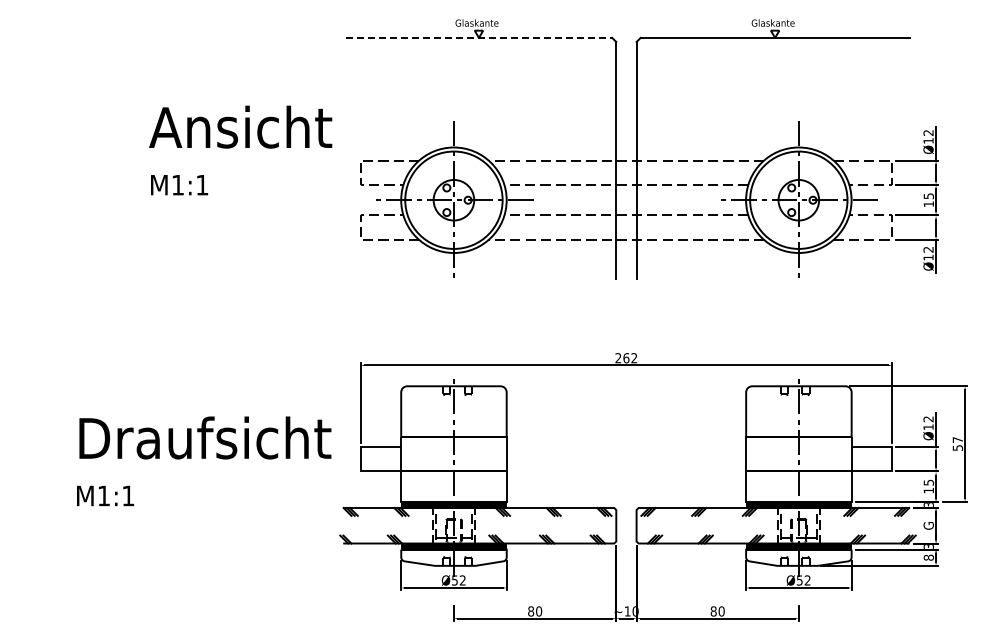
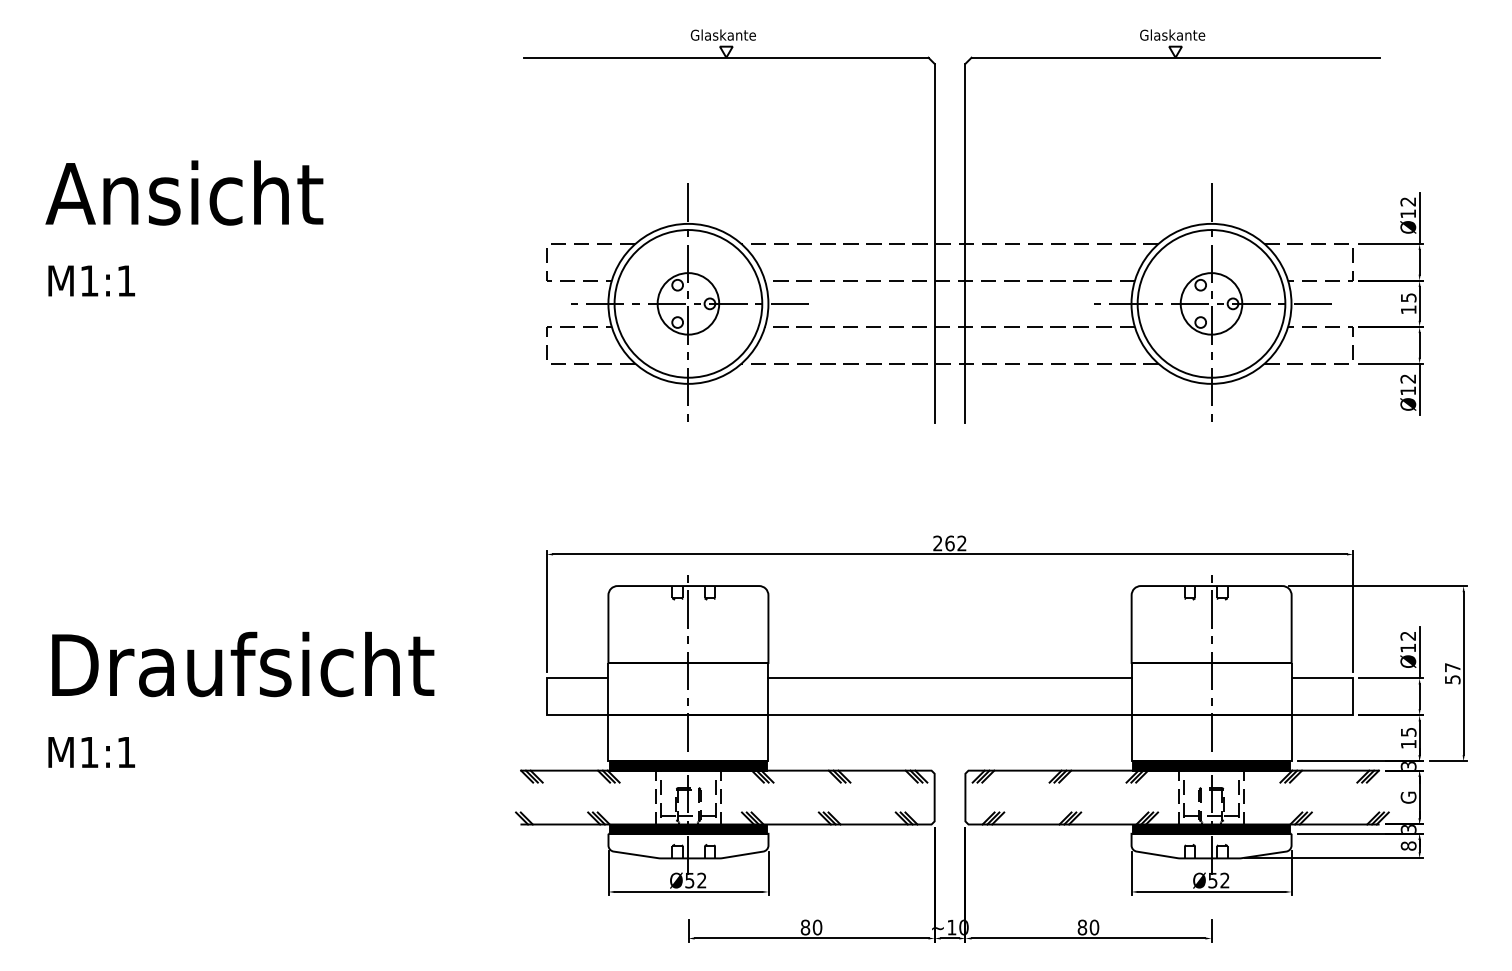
line: (479, 37) -> (727, 57), dashed -> solid
text: (240, 150) -> (184, 228), moved
line: (626, 447) -> (950, 678), added
text: (204, 461) -> (241, 700), moved
line: (626, 471) -> (950, 715), added

